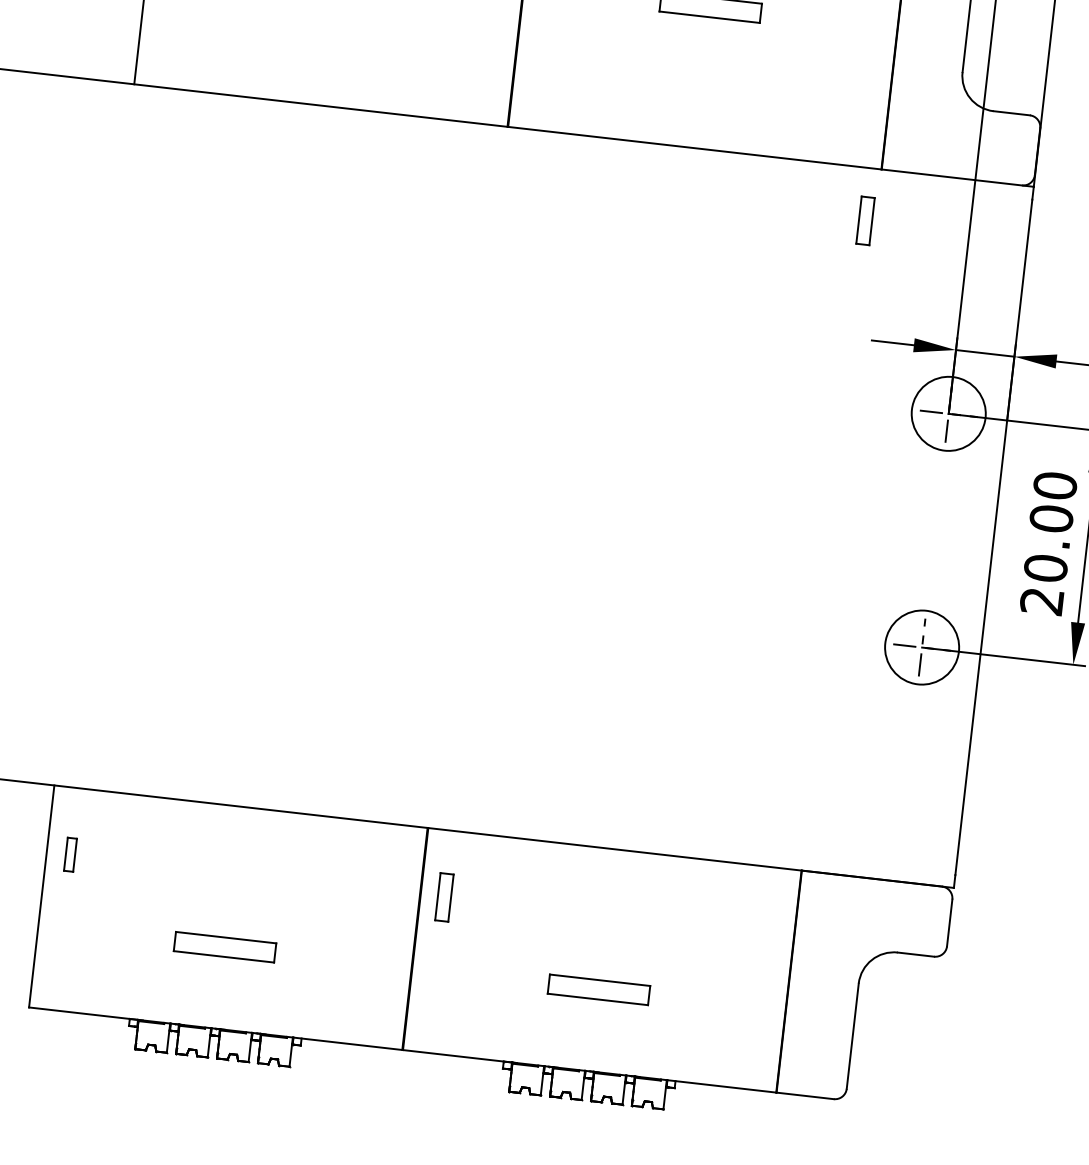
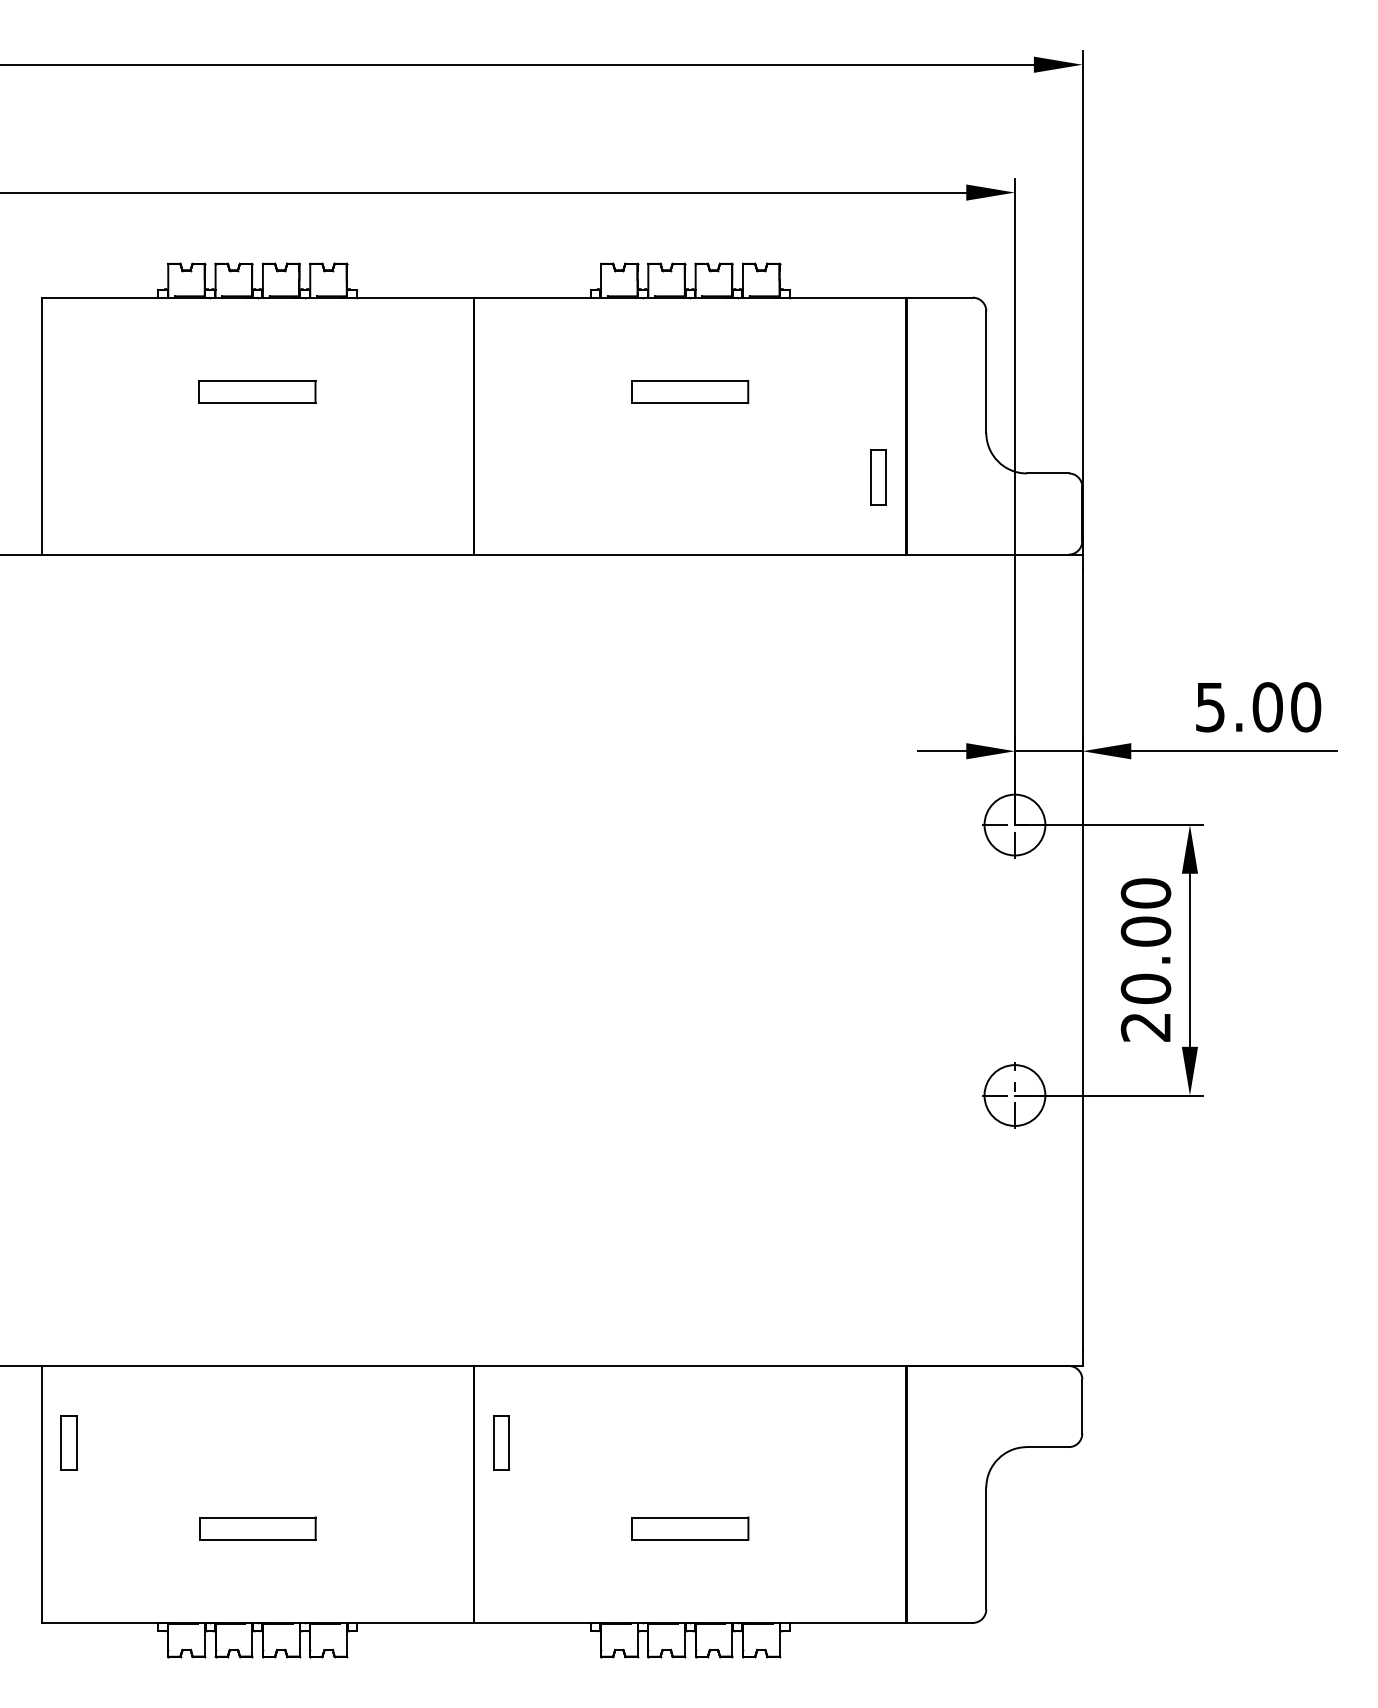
part: (865, 220) -> (878, 477), moved
circle: (948, 413) -> (1014, 824), size x0.71
circle: (921, 647) -> (1014, 1095), size x0.71
part: (70, 854) -> (68, 1442), size x1.43

